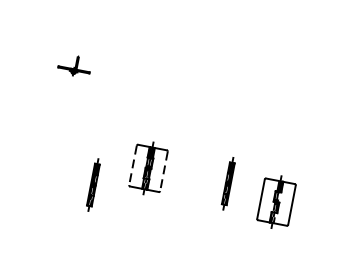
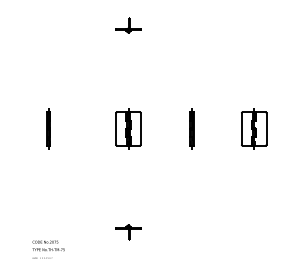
part: (74, 65) -> (128, 25), moved
line: (133, 164) -> (116, 128), dashed -> solid
line: (163, 170) -> (140, 128), dashed -> solid
line: (93, 184) -> (48, 128), moved
part: (277, 201) -> (254, 128), moved

